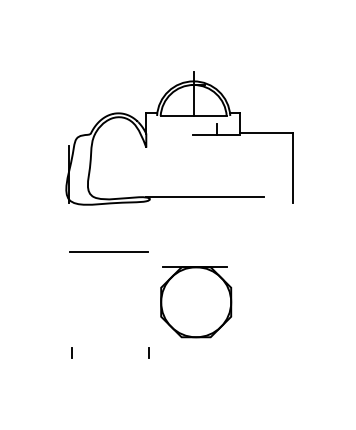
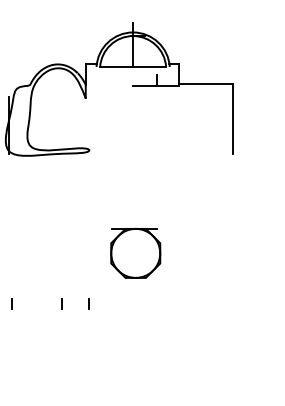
line: (204, 197) -> (143, 148), removed
line: (108, 251) -> (47, 202), removed
part: (196, 302) -> (135, 253), size x0.7
line: (121, 352) -> (60, 303), added

